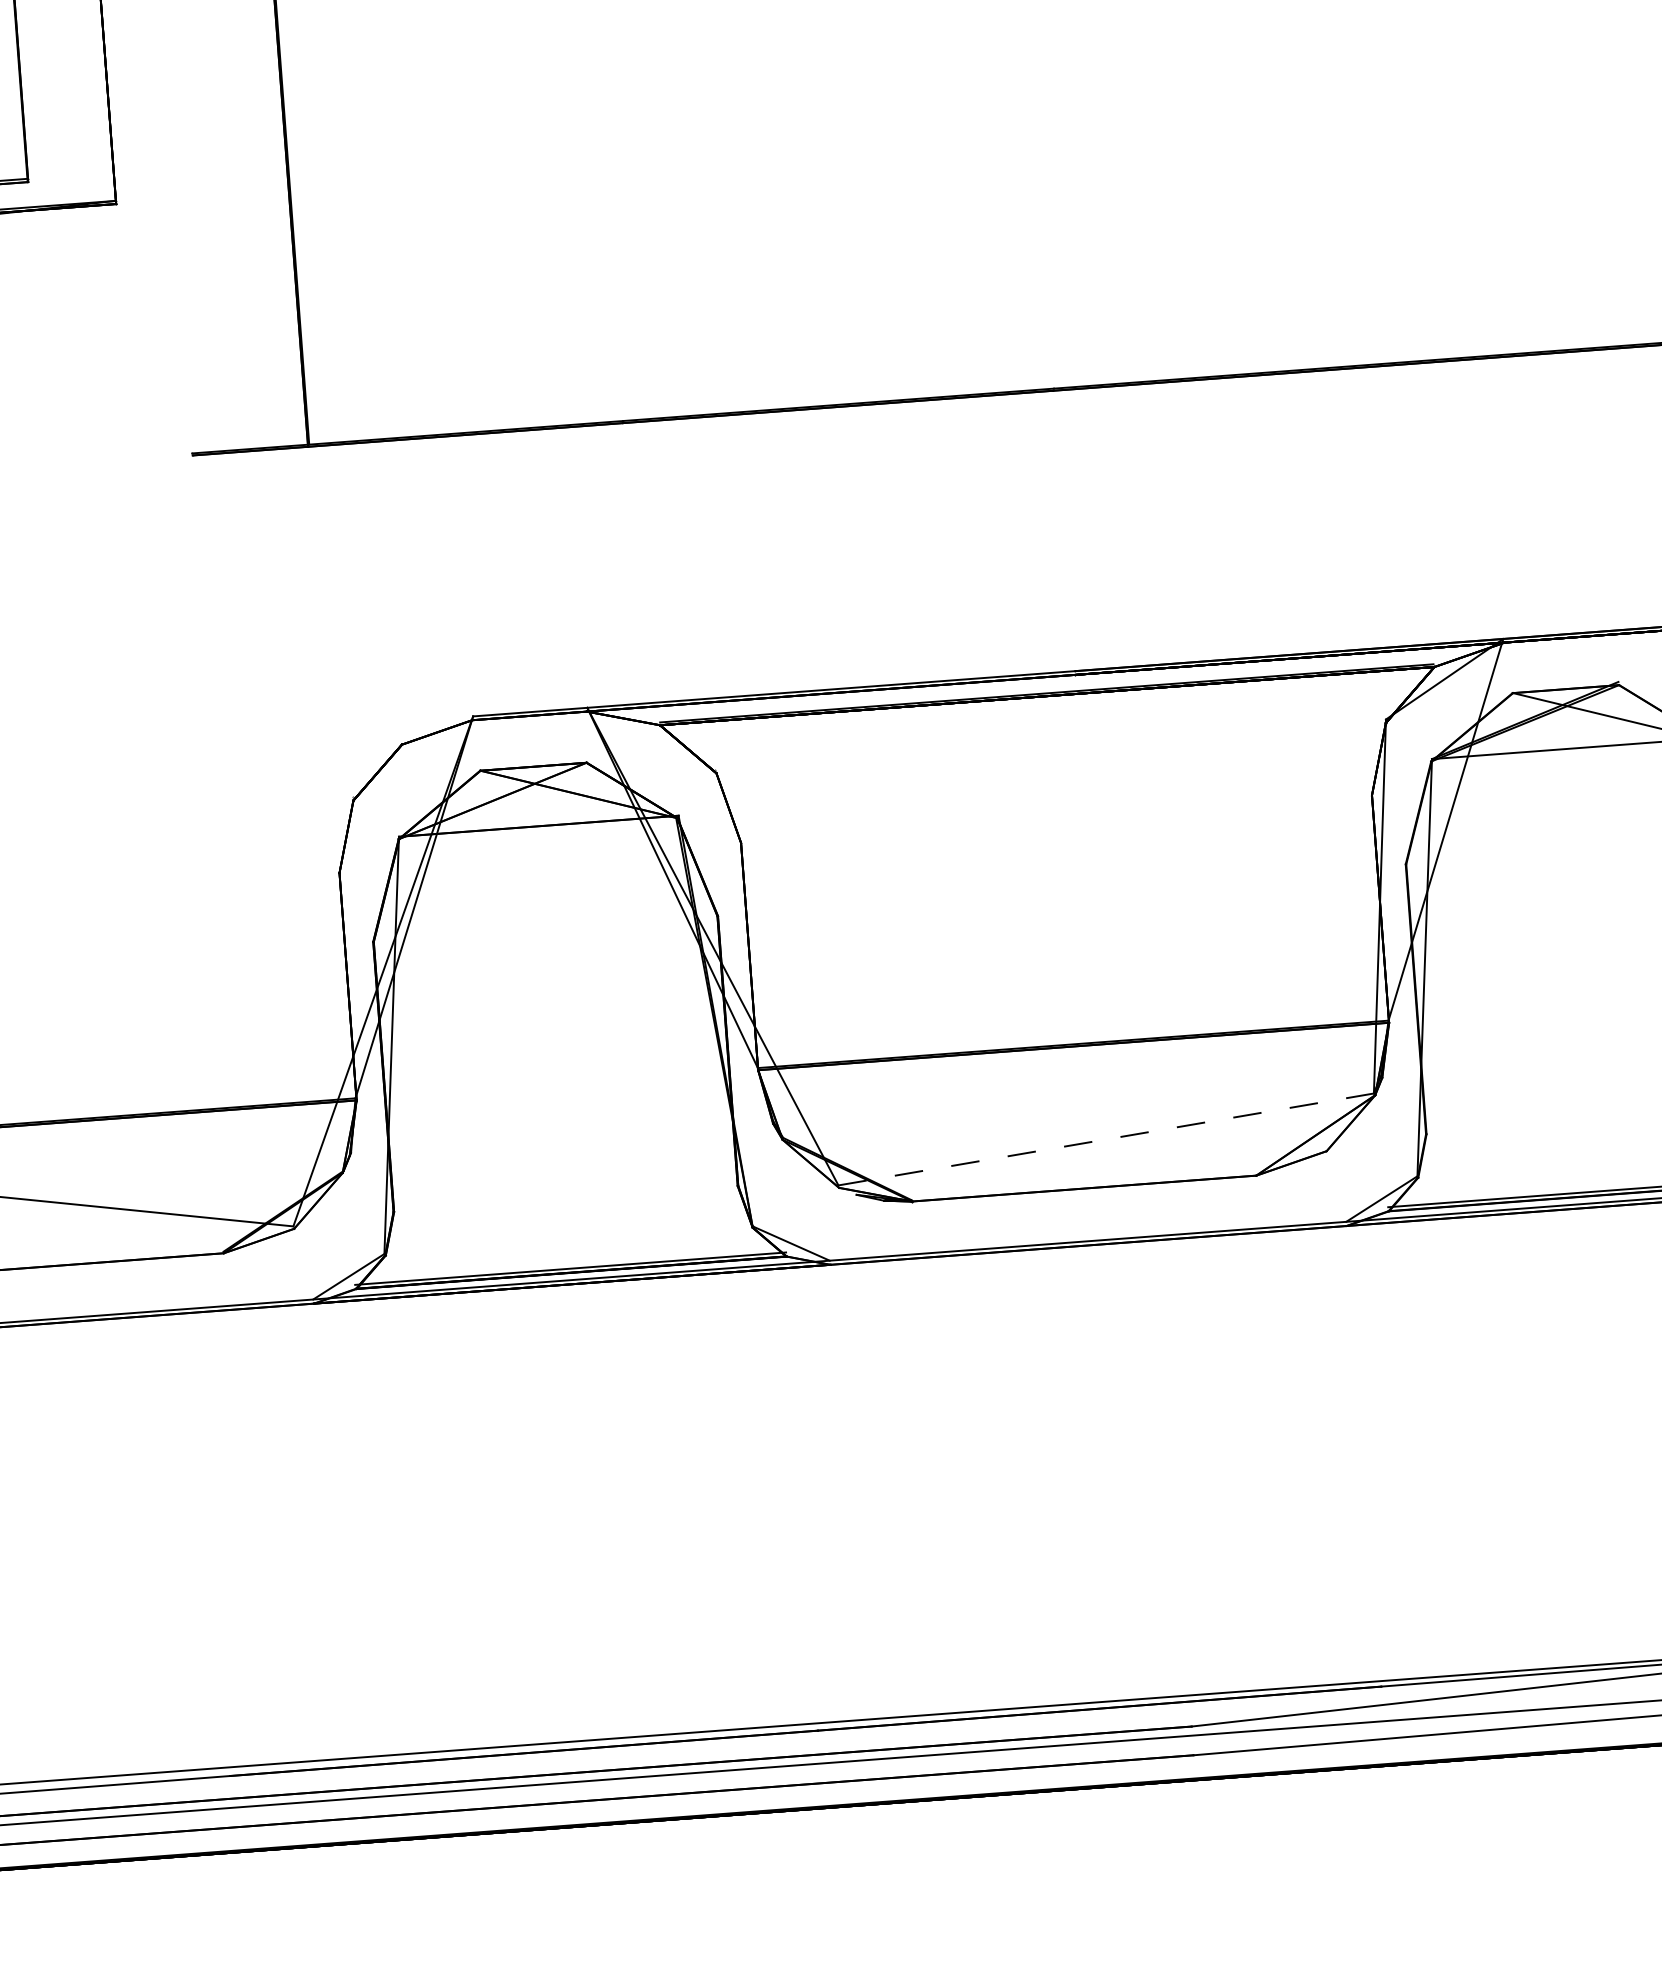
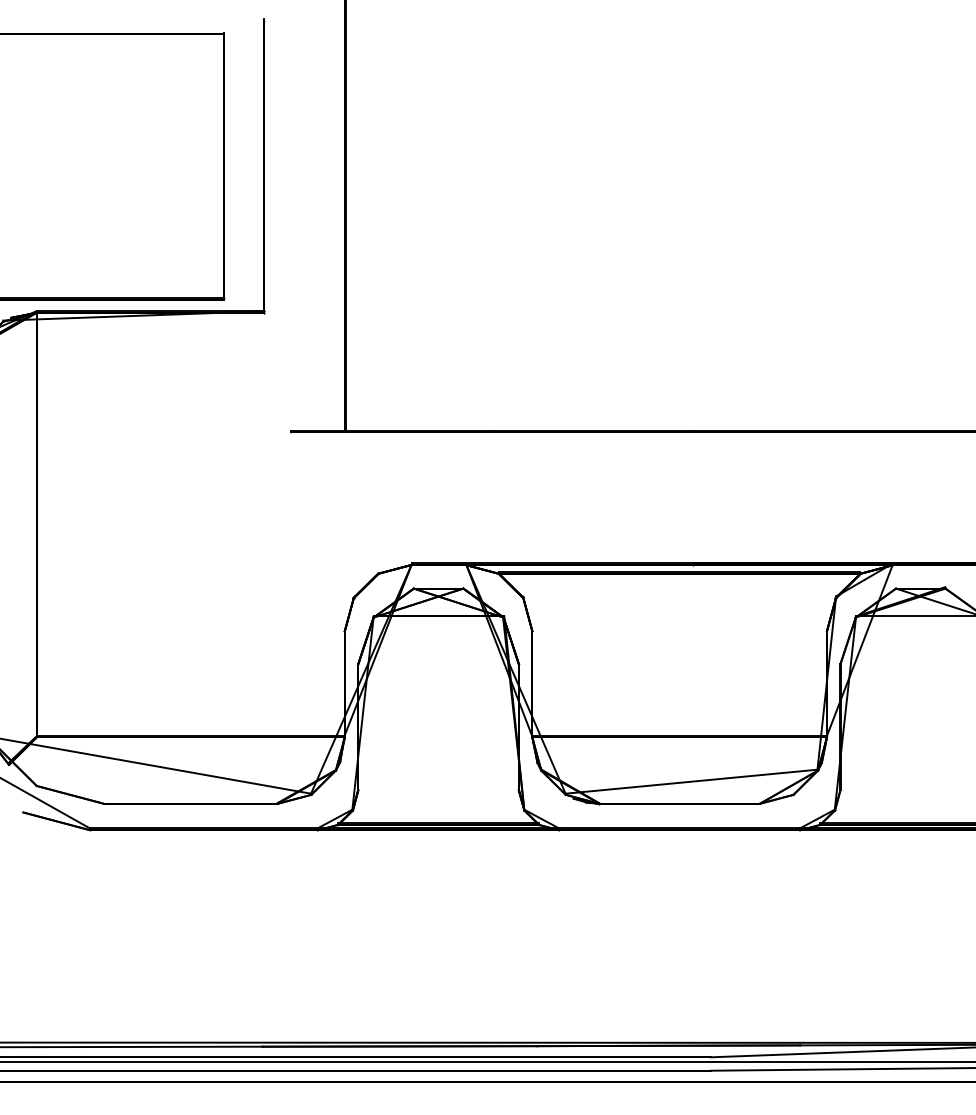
line: (1106, 1139) -> (691, 781), dashed -> solid

